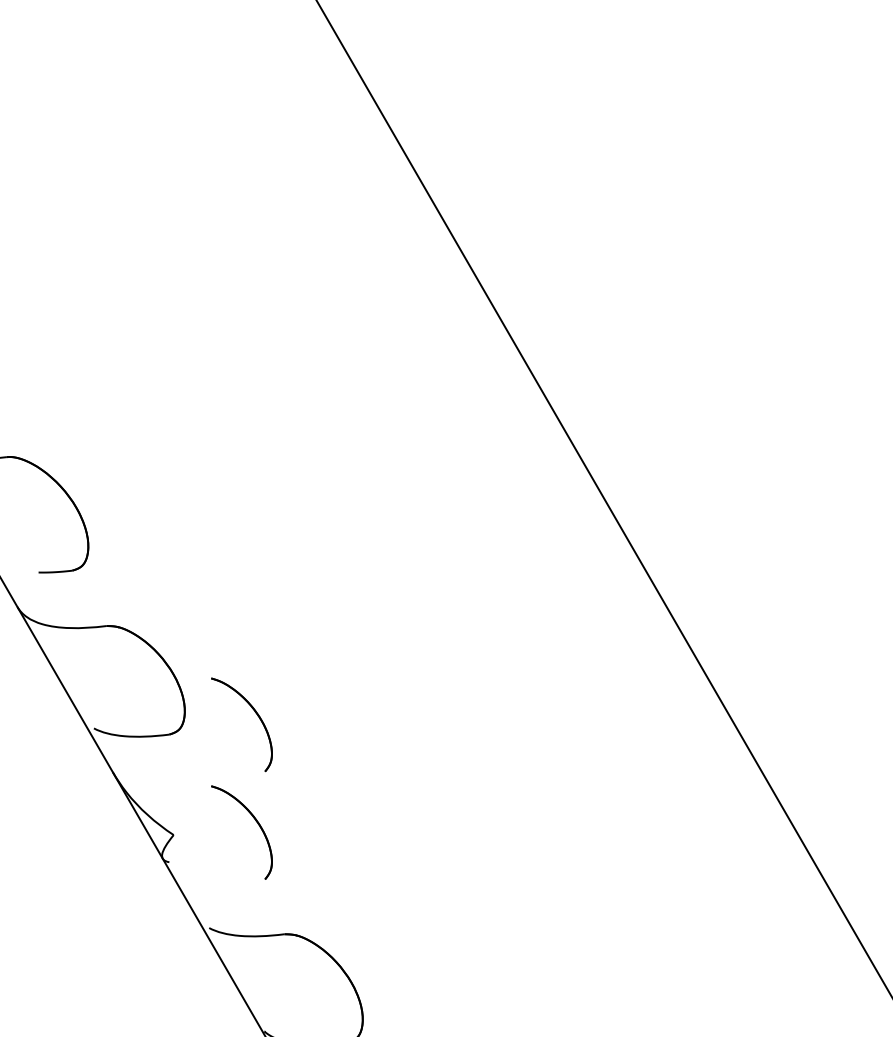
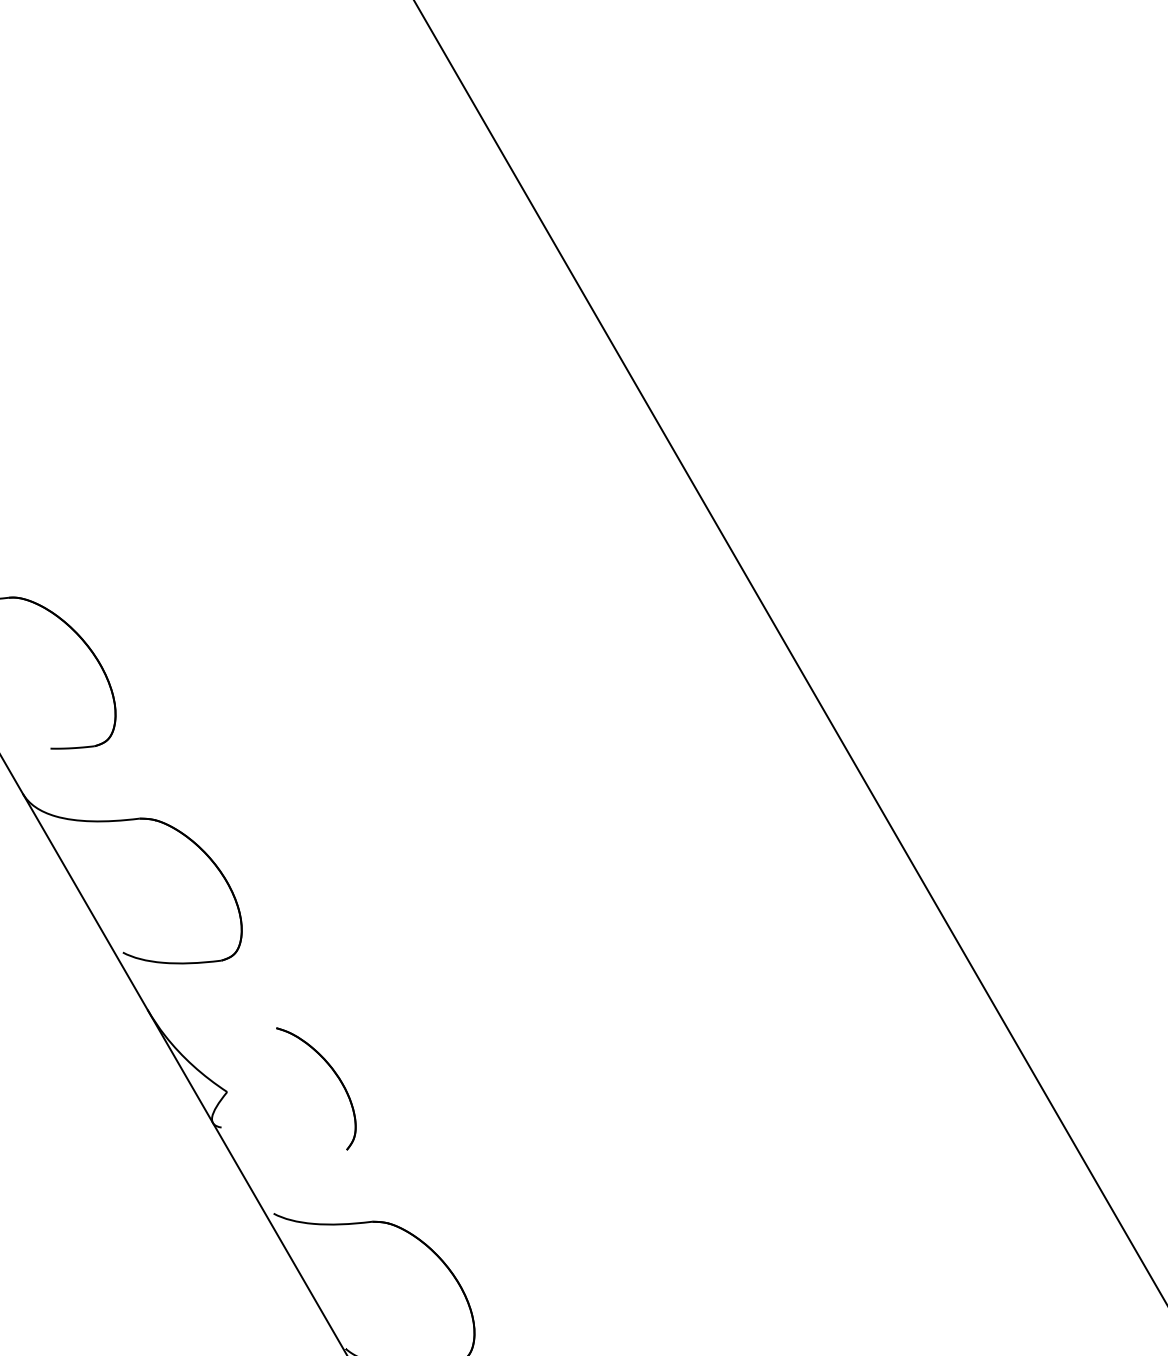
part: (256, 714) -> (335, 934), removed

